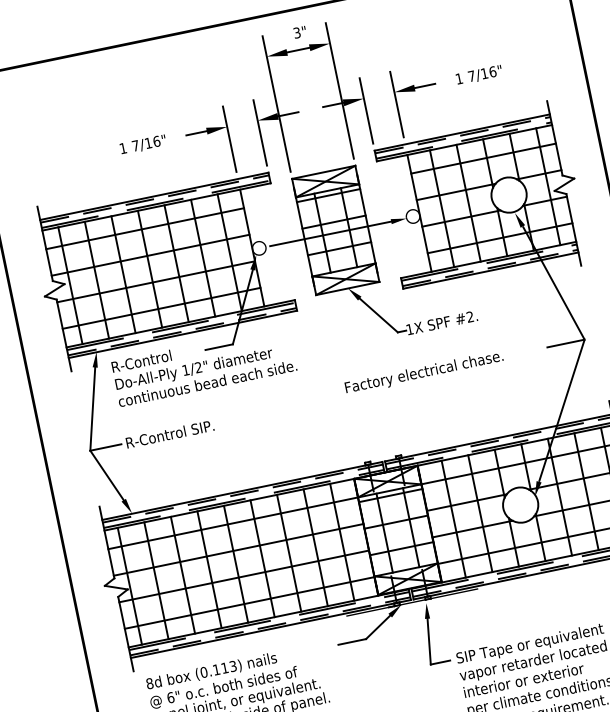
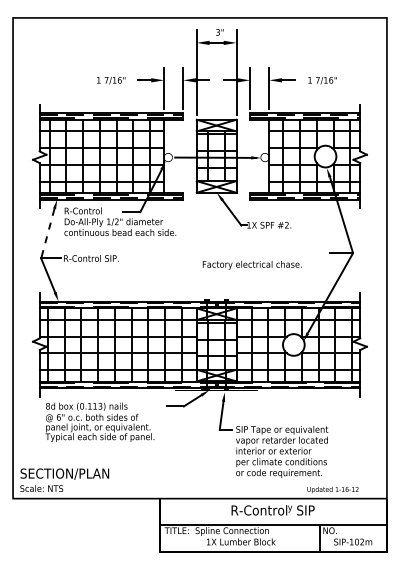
text: (422, 371) -> (251, 264), moved
line: (92, 408) -> (47, 233), solid -> dashed

